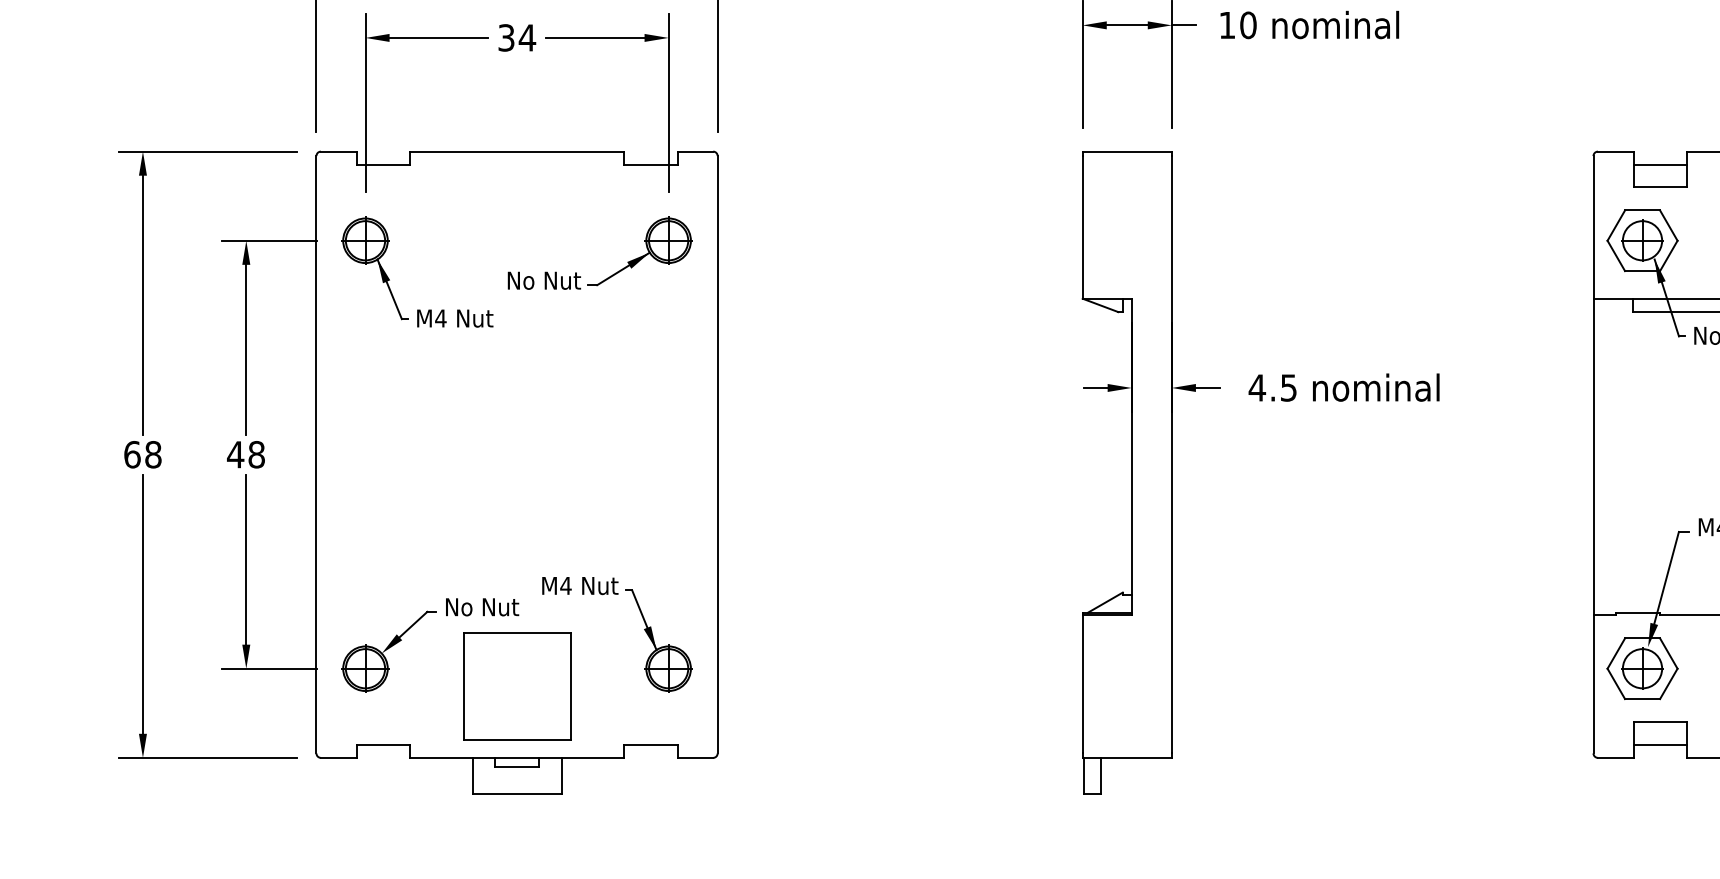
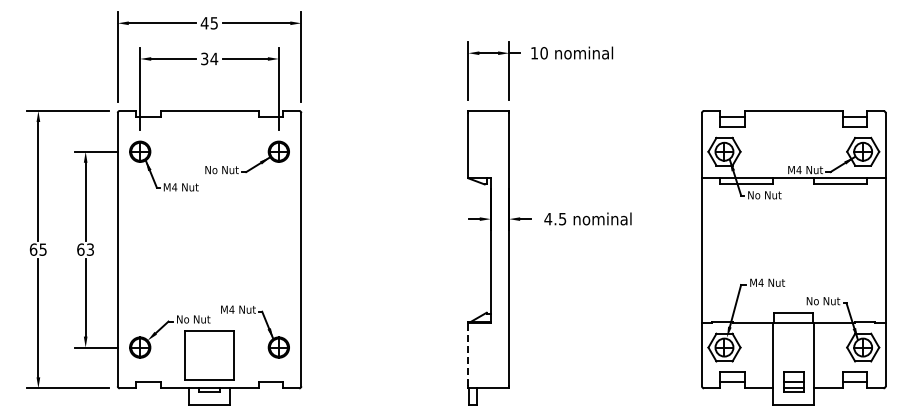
text: (151, 454) -> (42, 249), 68 -> 65
text: (245, 454) -> (85, 249), 48 -> 63
line: (1083, 683) -> (468, 354), solid -> dashed

